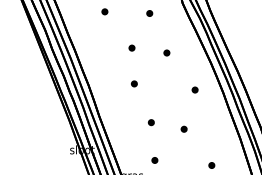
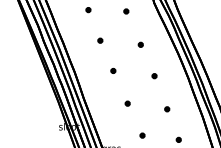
part: (131, 47) -> (99, 40), moved
part: (194, 89) -> (154, 75), moved
part: (183, 128) -> (166, 108), moved
part: (154, 160) -> (142, 135), moved

